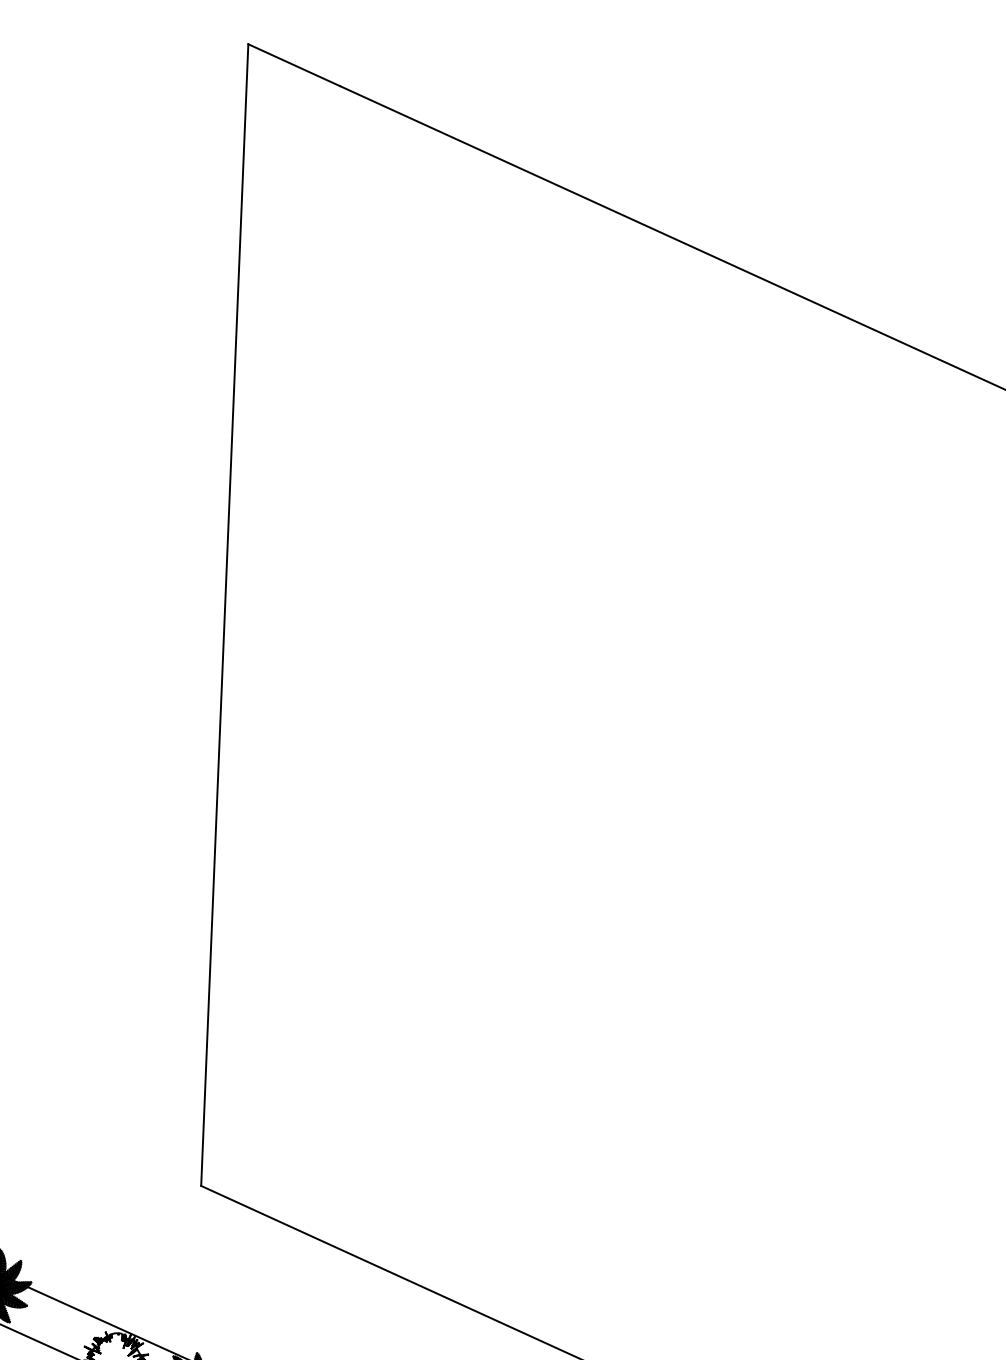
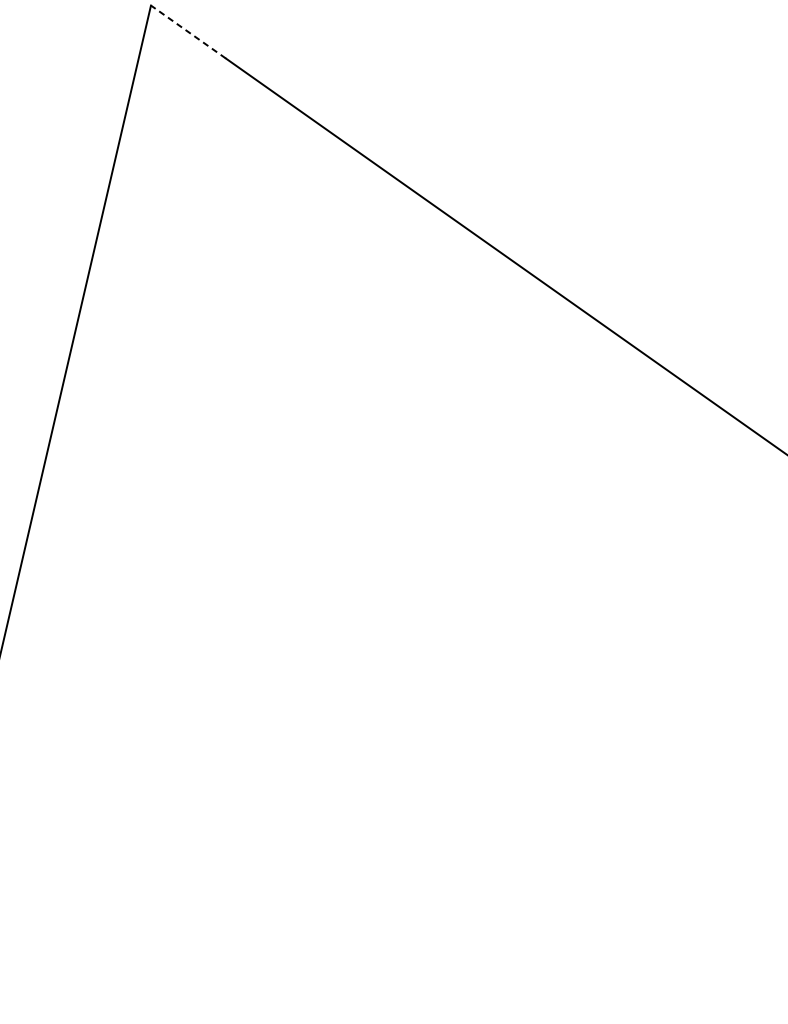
line: (293, 64) -> (187, 31), solid -> dashed

